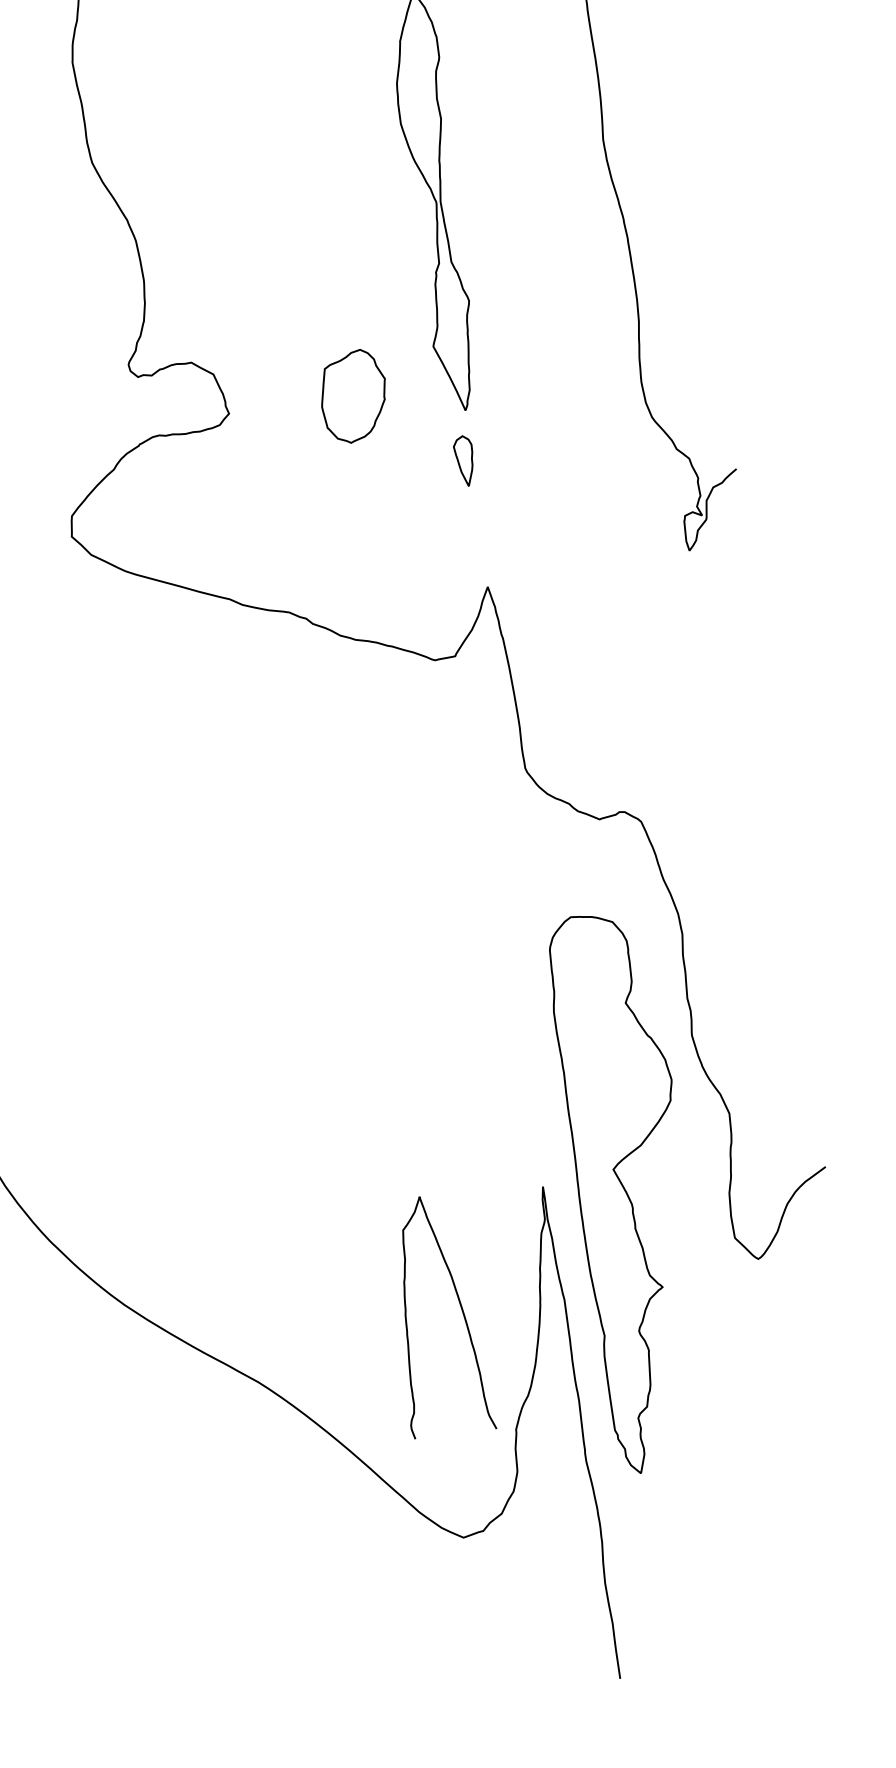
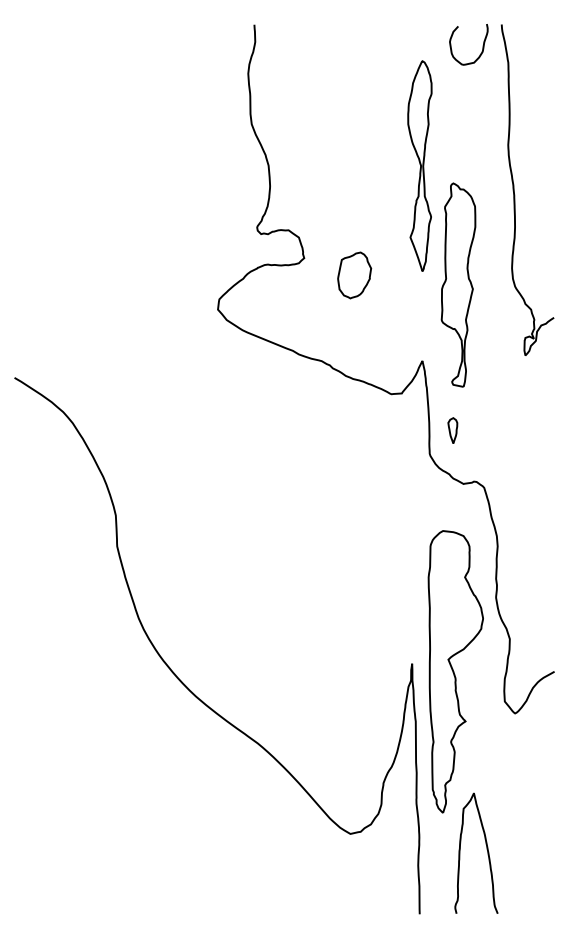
part: (353, 396) -> (354, 275), moved
part: (539, 427) -> (458, 284), added
part: (463, 460) -> (452, 430), moved
curve: (458, 1305) -> (486, 849), moved

